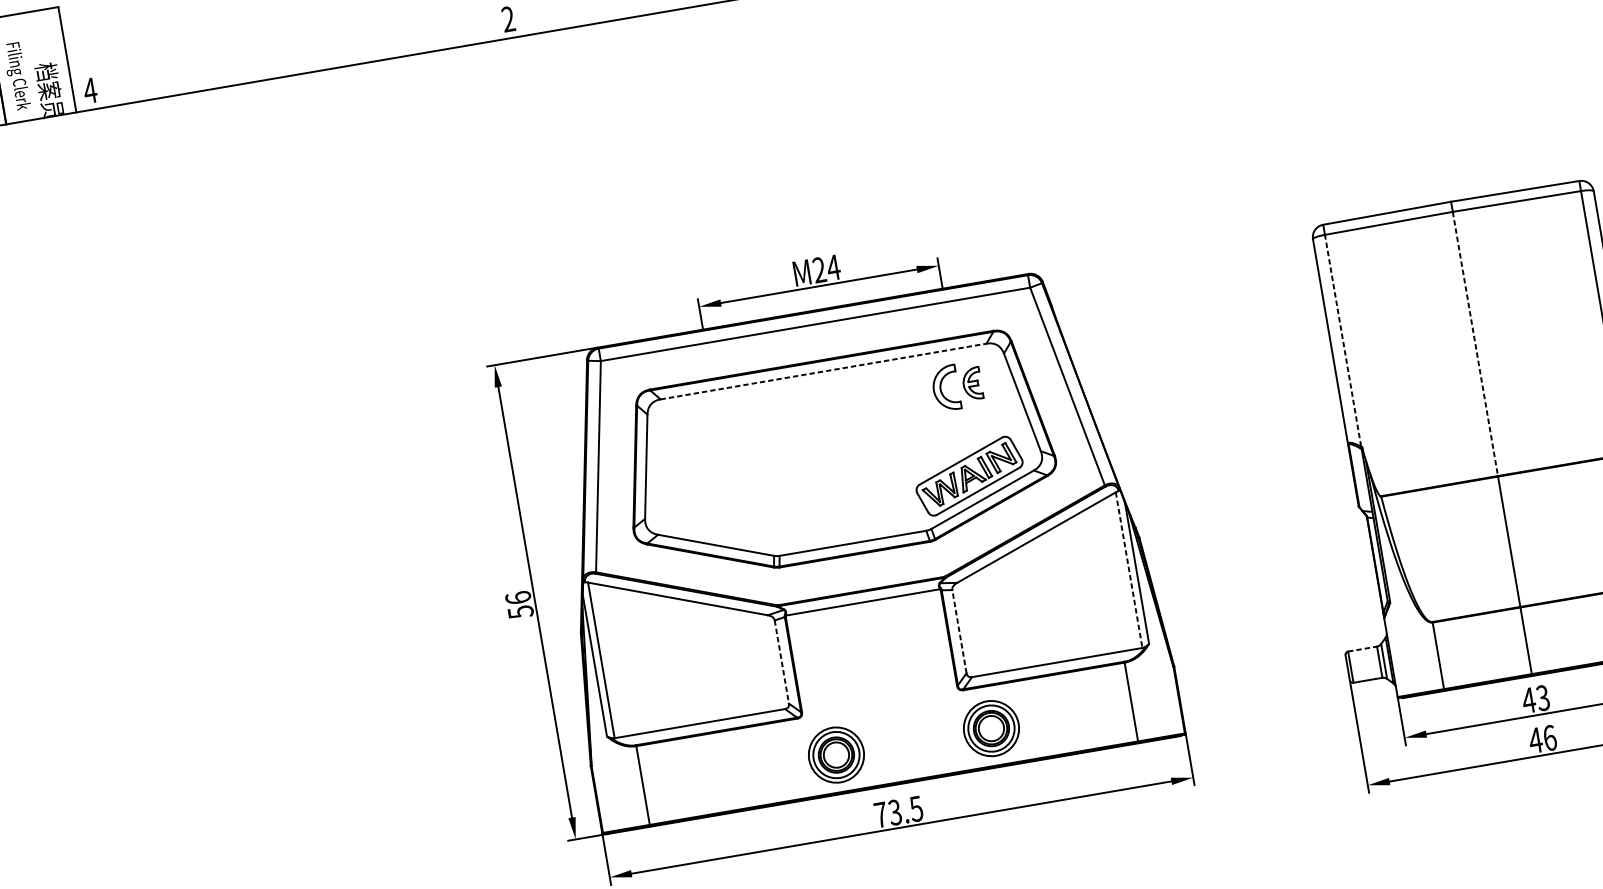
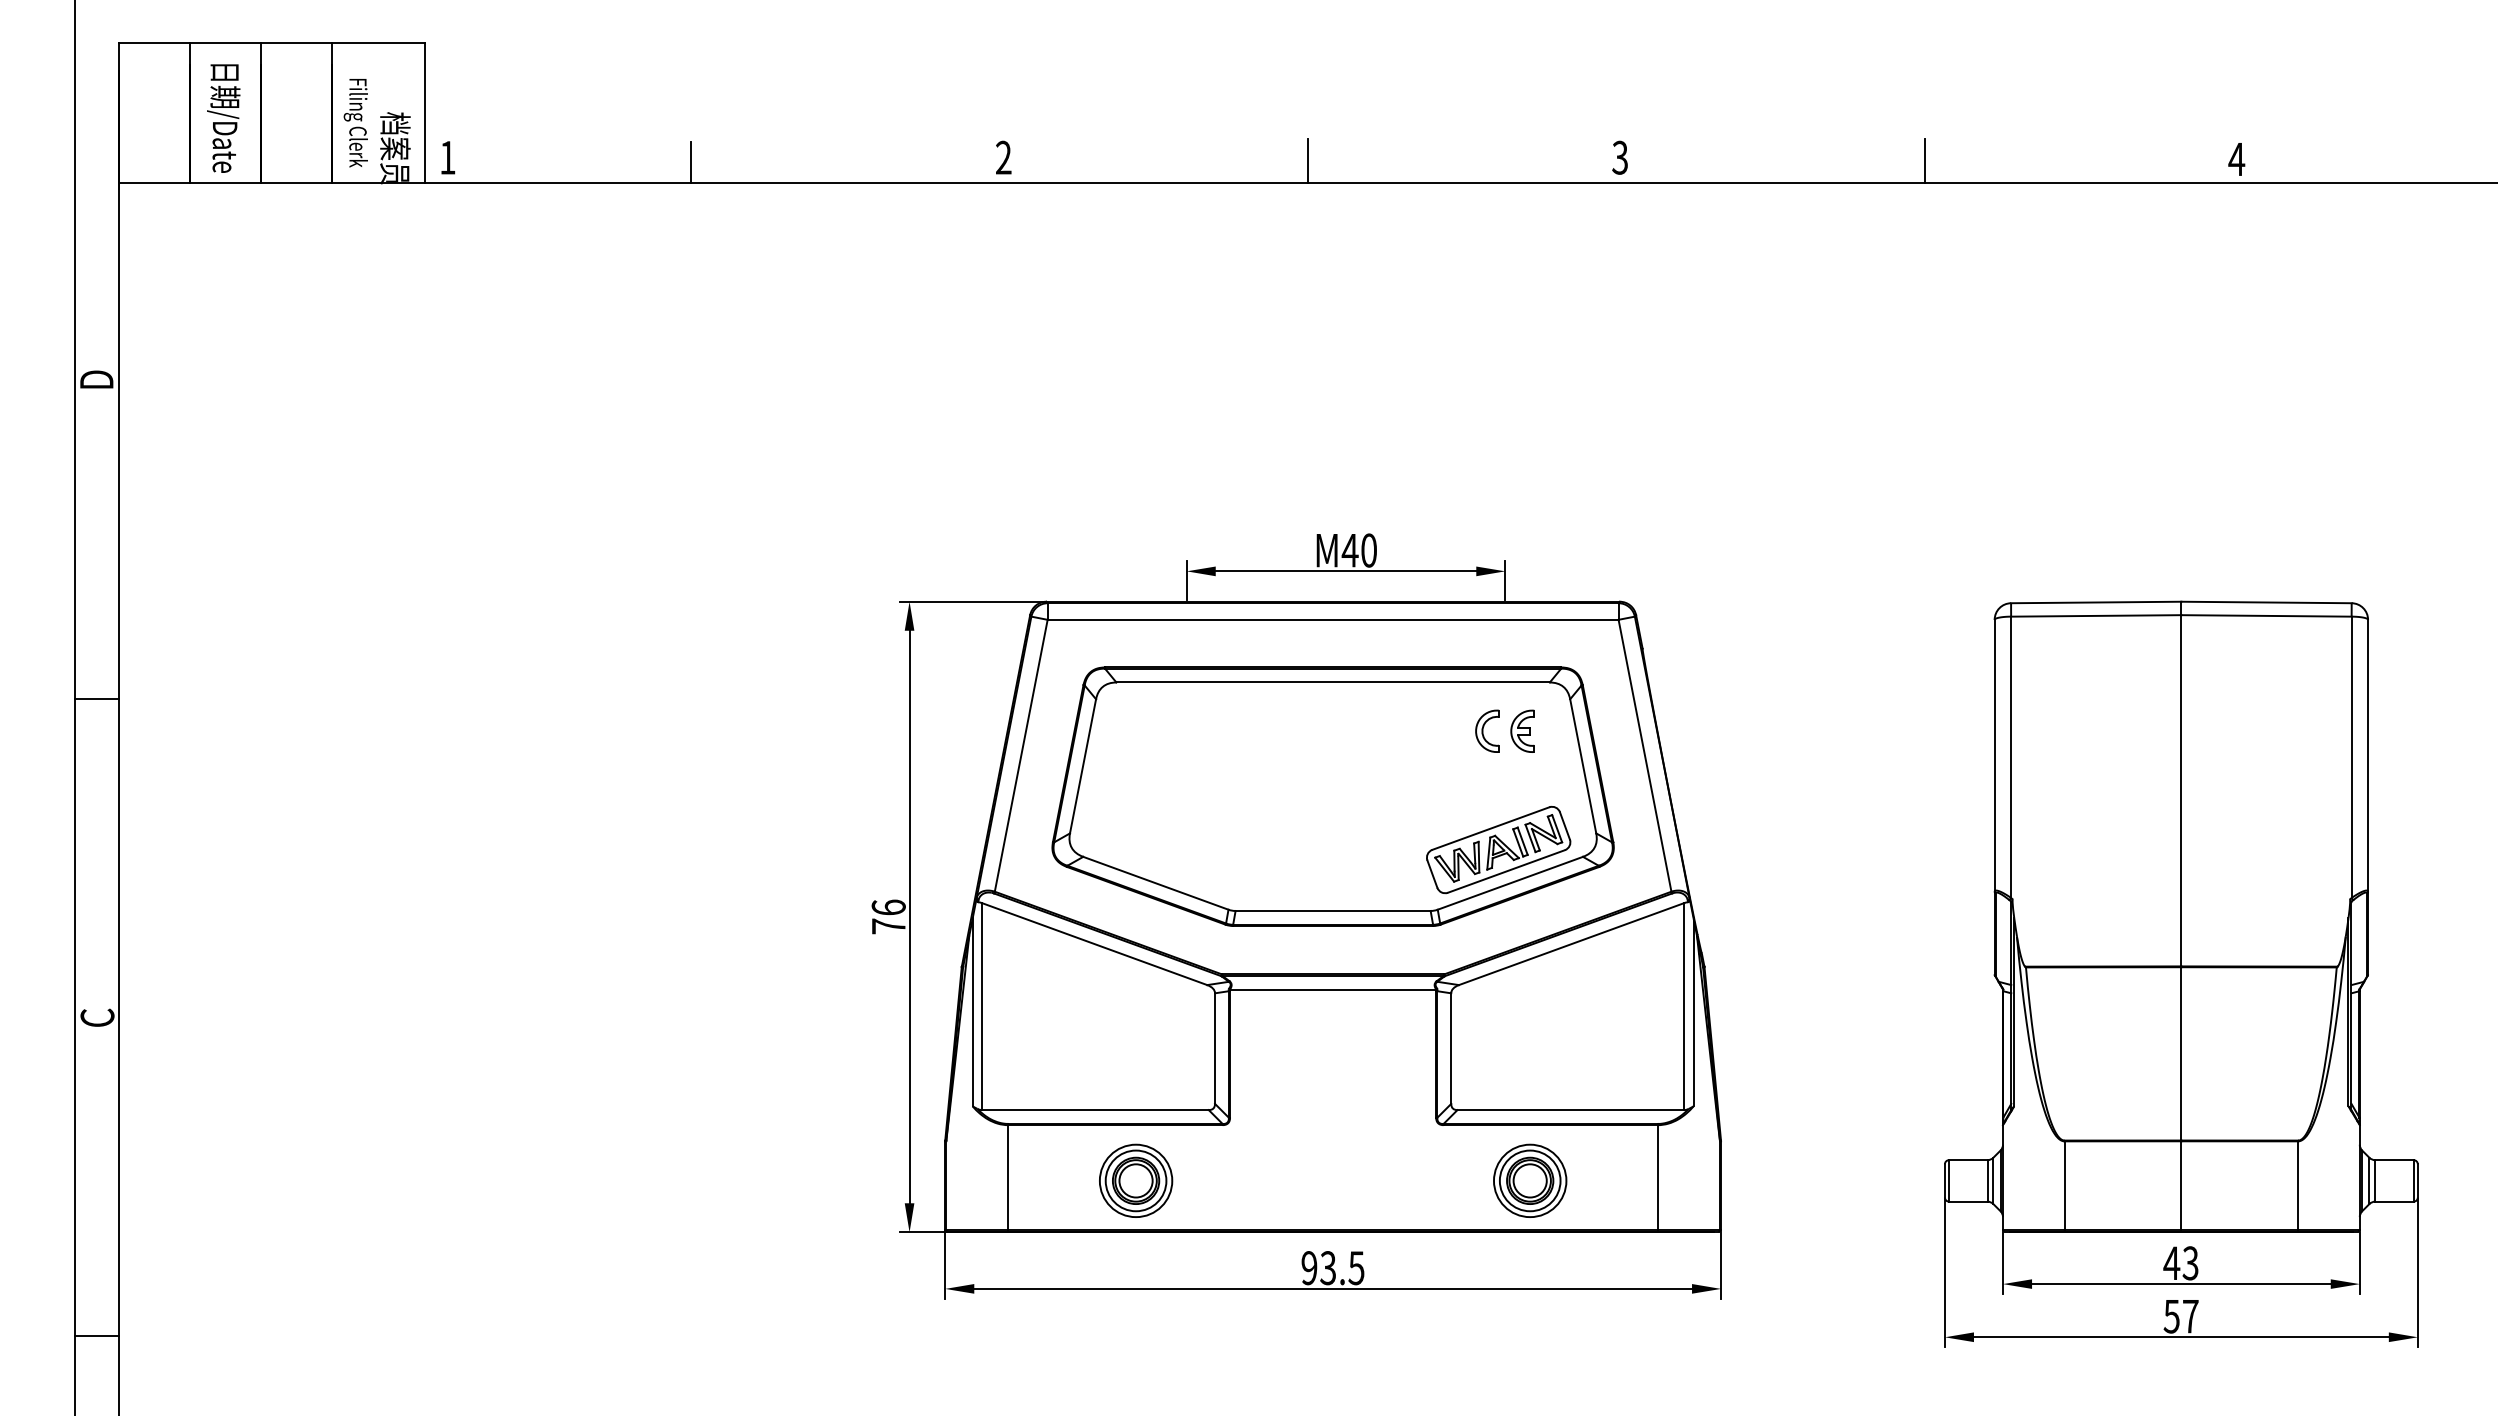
line: (274, 62) -> (691, 162), added
text: (90, 90) -> (447, 157), 4 -> 1
text: (826, 268) -> (1359, 550), M24 -> M40
line: (1343, 340) -> (2011, 757), dashed -> solid
line: (1475, 343) -> (2181, 790), dashed -> solid
line: (823, 371) -> (1333, 682), dashed -> solid
part: (945, 387) -> (1487, 730), size x0.71
line: (1129, 570) -> (1684, 1007), dashed -> solid
text: (520, 612) -> (888, 926), 56 -> 76
line: (959, 631) -> (1451, 1048), dashed -> solid
line: (1362, 649) -> (1968, 1160), dashed -> solid
line: (782, 662) -> (1215, 1049), dashed -> solid
part: (991, 728) -> (1530, 1180), moved
text: (1542, 739) -> (2180, 1316), 46 -> 57
part: (836, 754) -> (1136, 1180), moved
text: (881, 815) -> (1309, 1268), 73.5 -> 93.5

